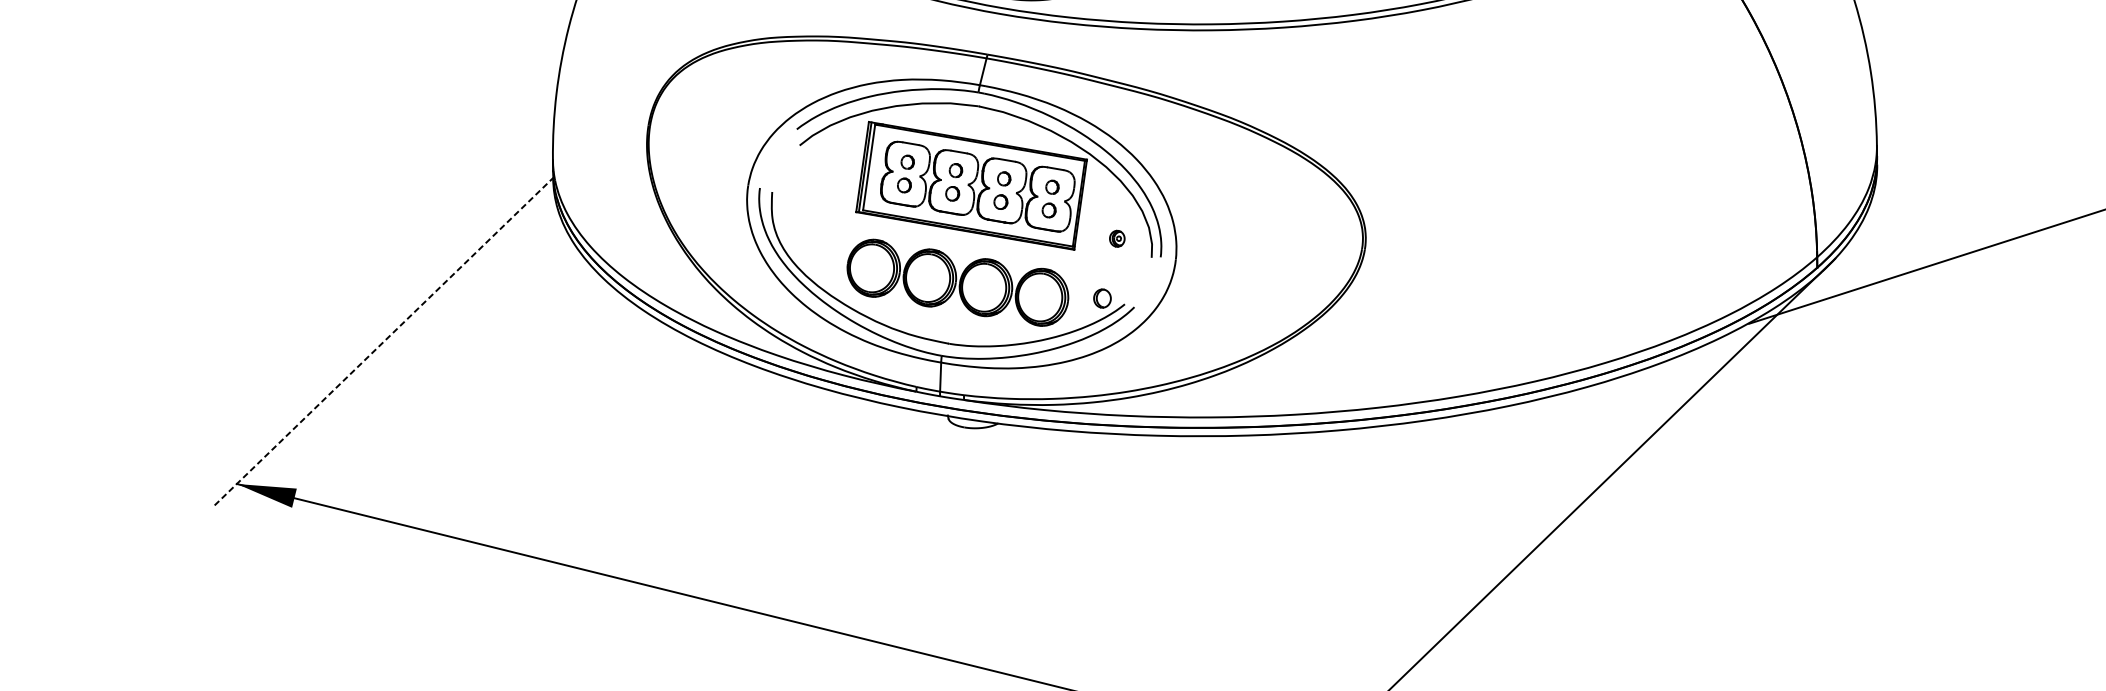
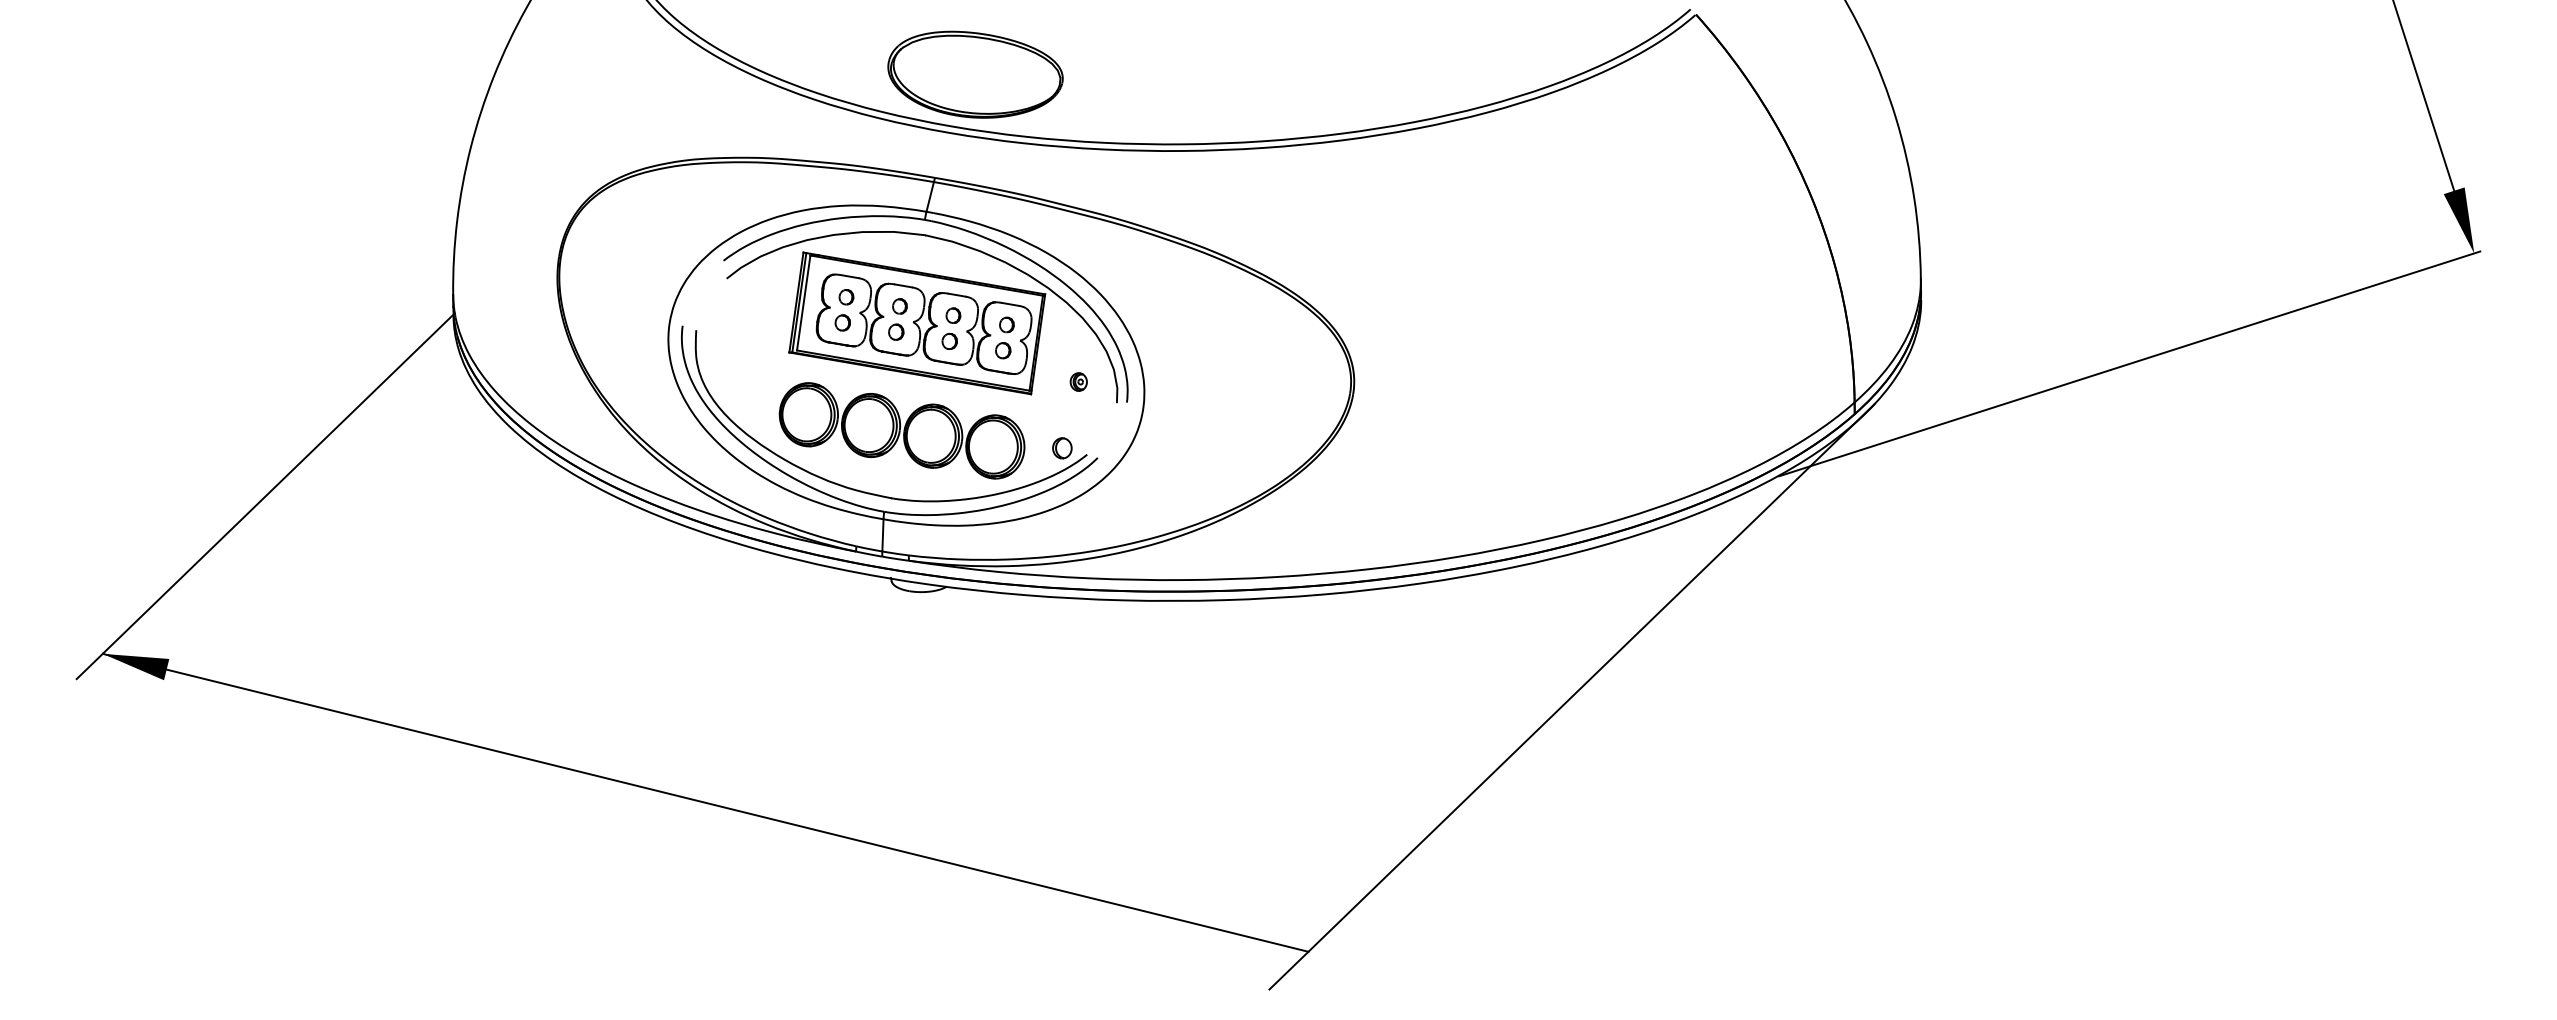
line: (383, 342) -> (265, 496), dashed -> solid

